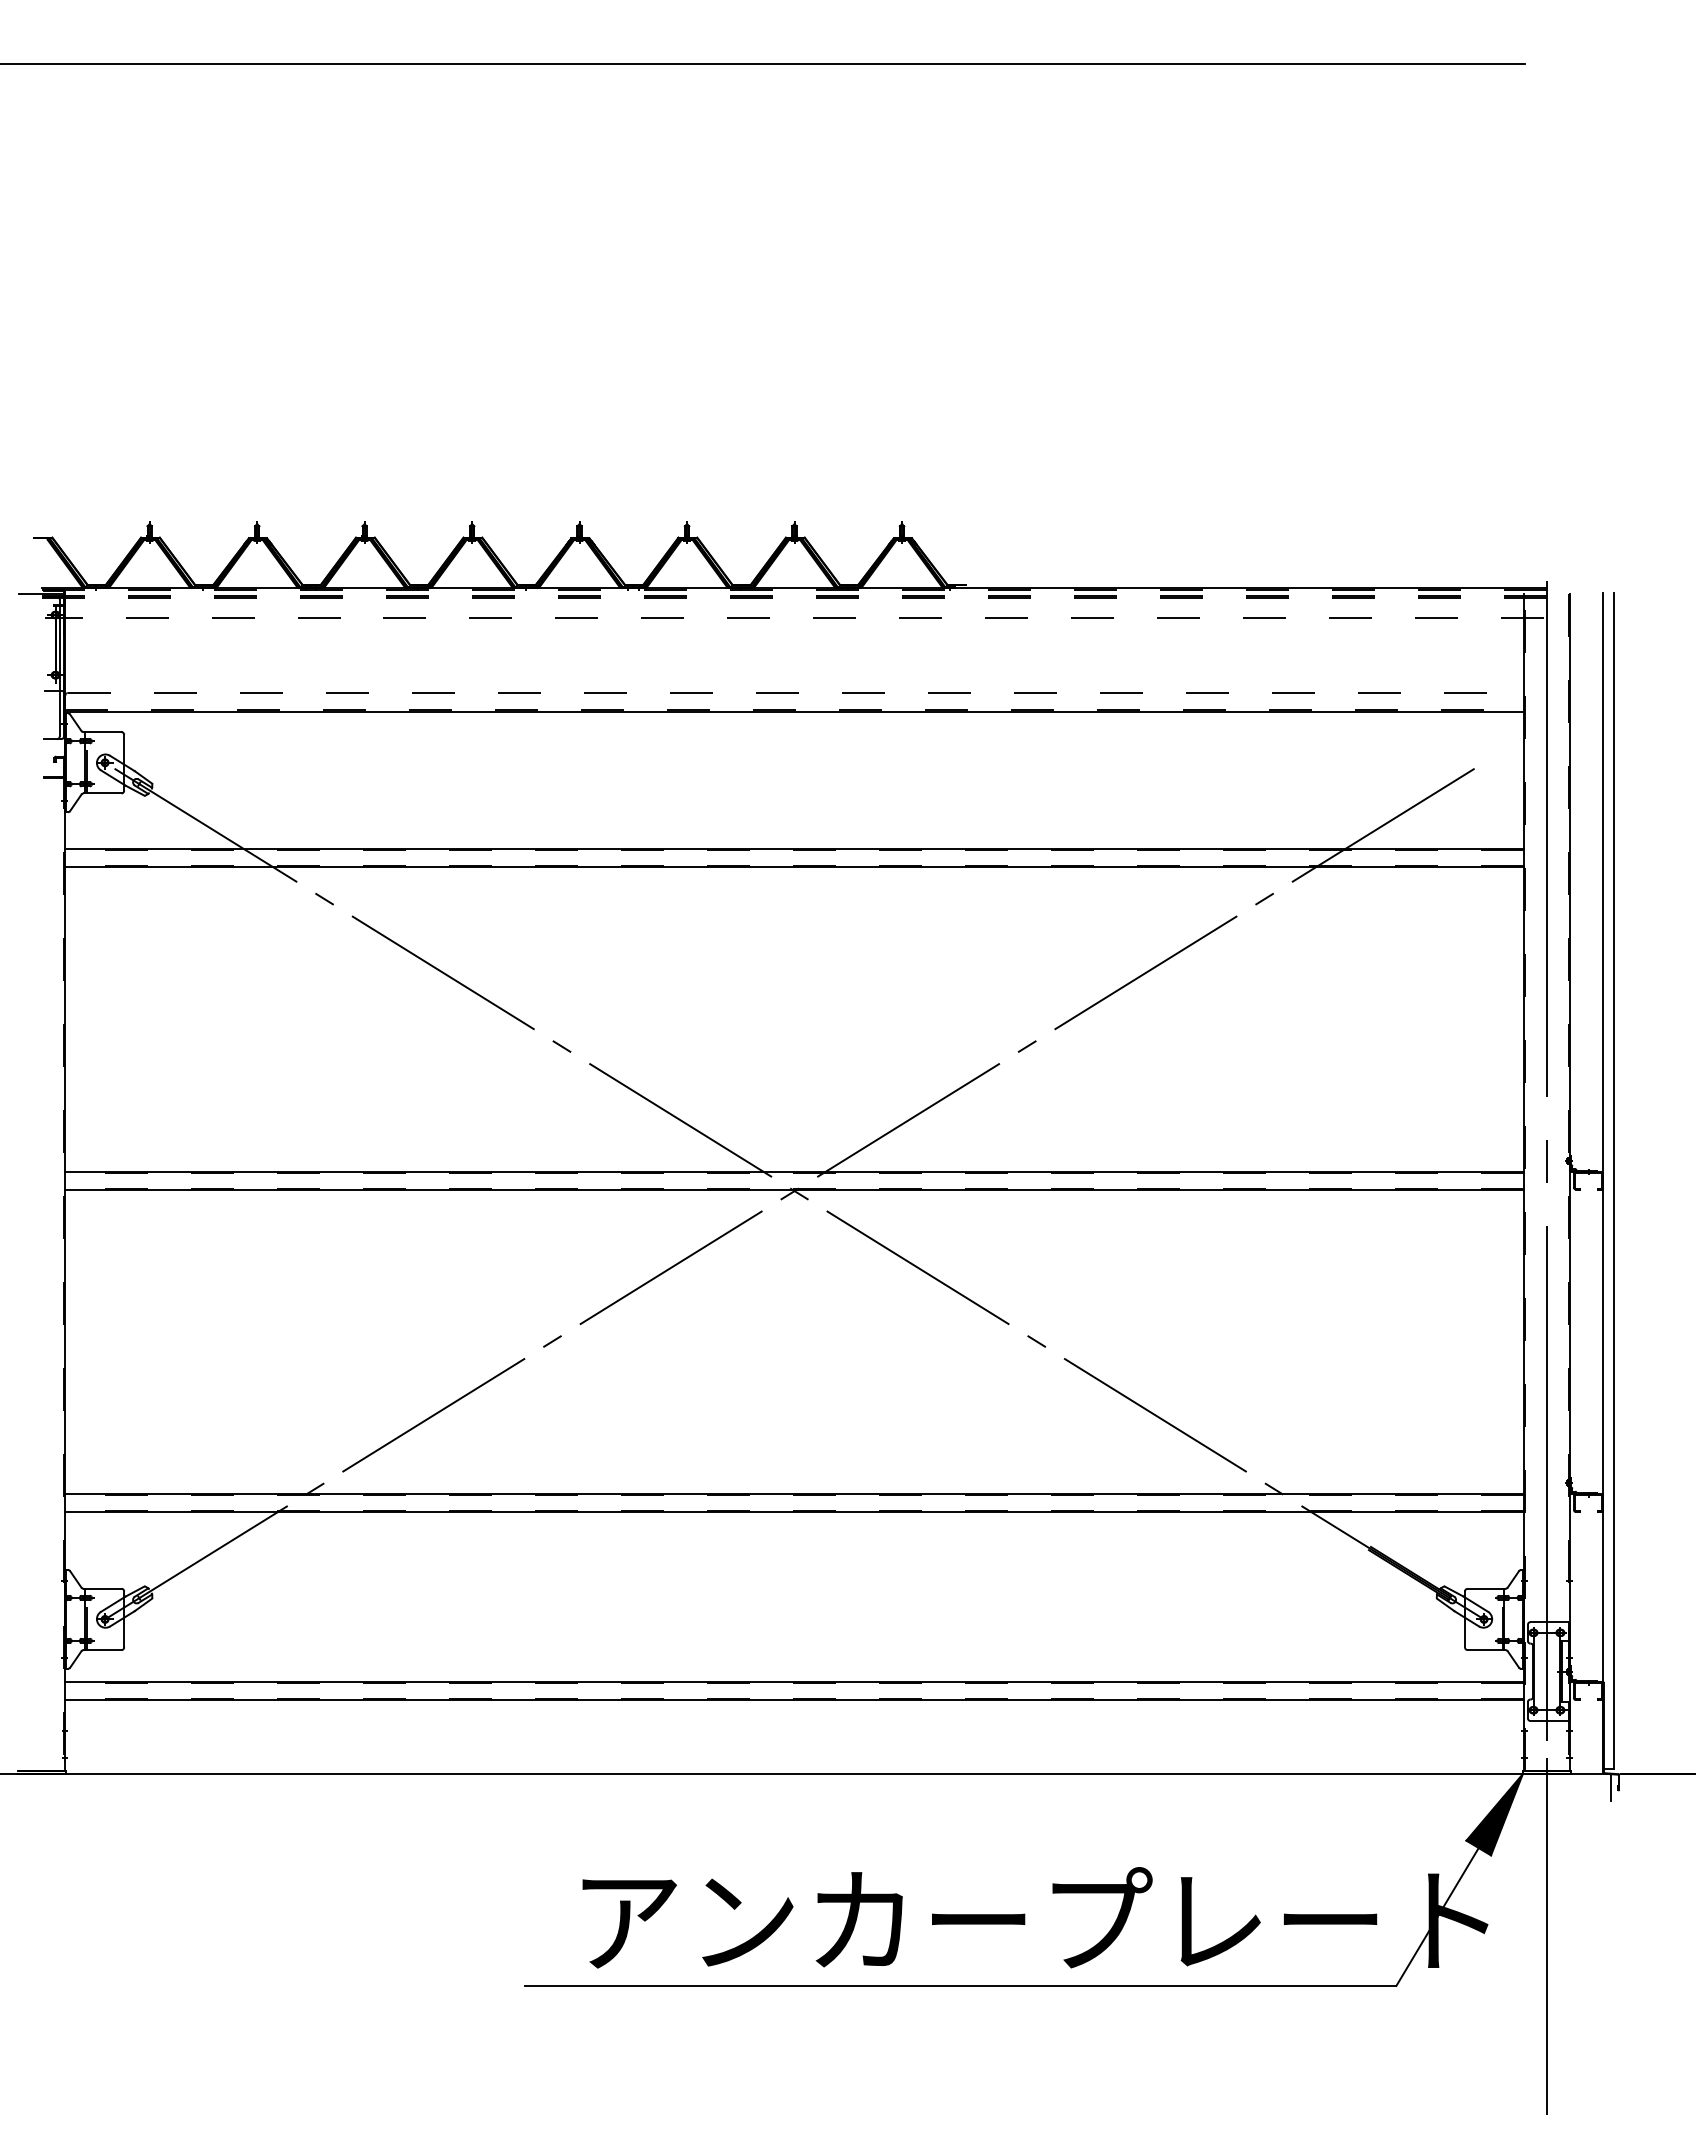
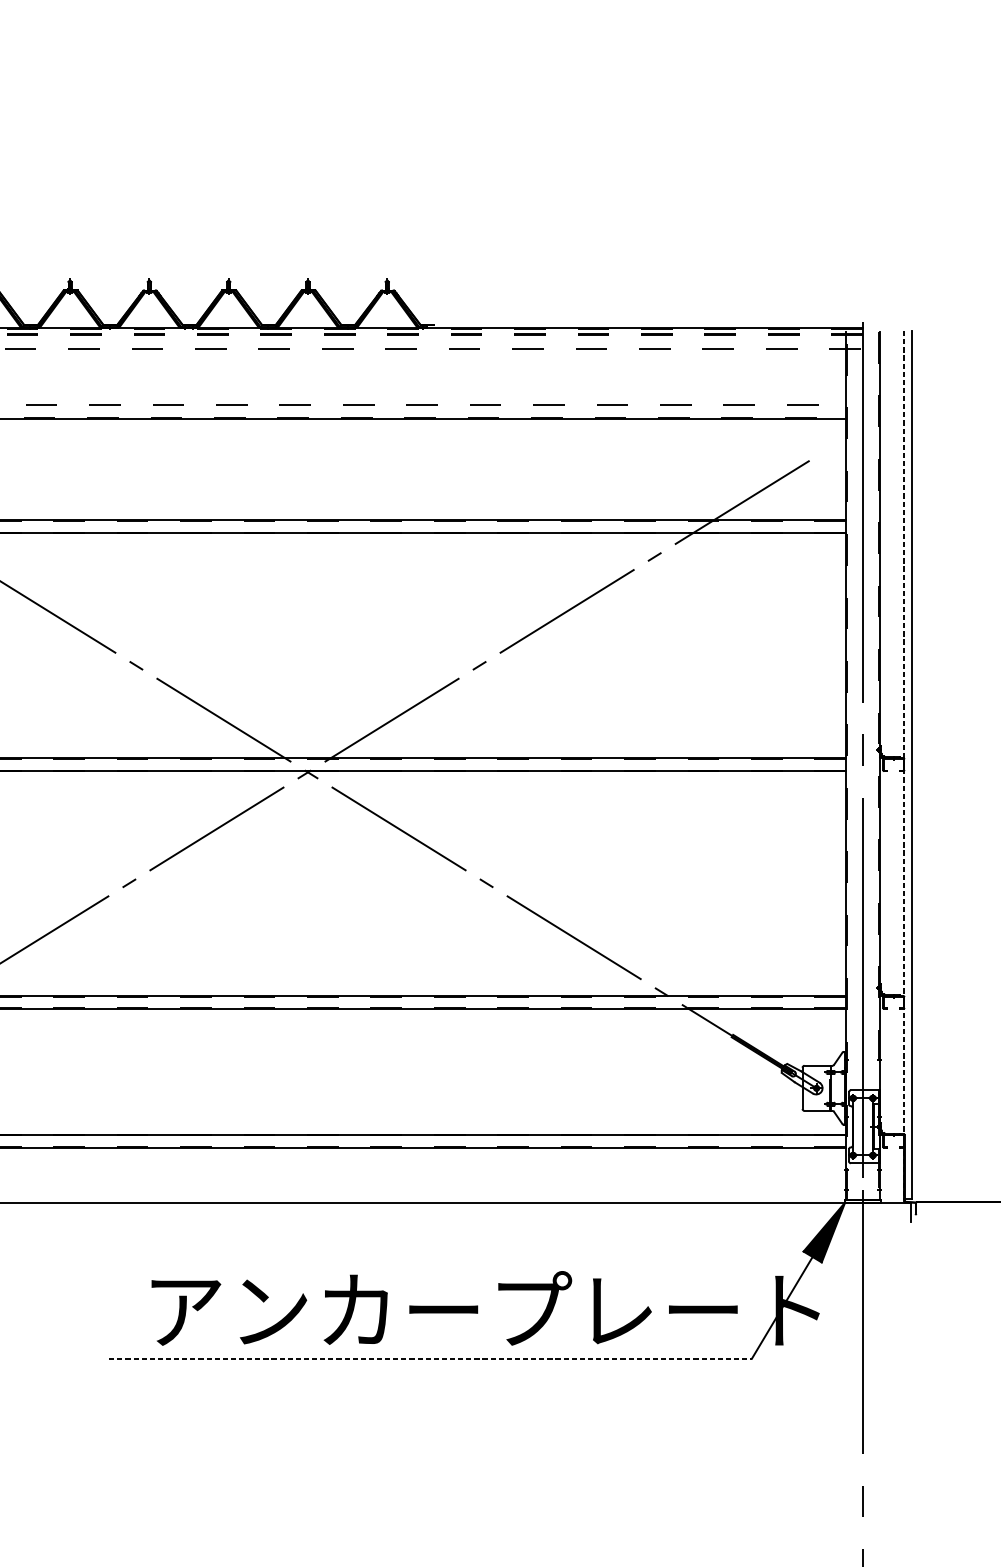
line: (1603, 1180) -> (904, 764), solid -> dashed
line: (960, 1985) -> (430, 1358), solid -> dashed

